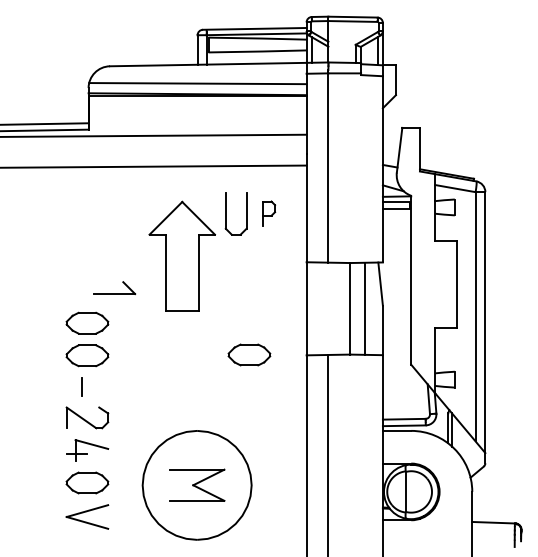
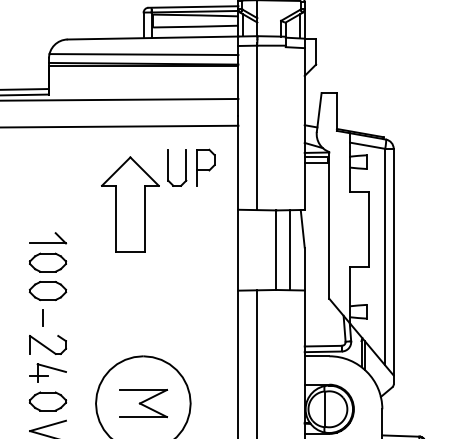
part: (268, 213) -> (205, 167), size x1.67
part: (114, 288) -> (48, 238), moved
part: (249, 354) -> (188, 289), removed

